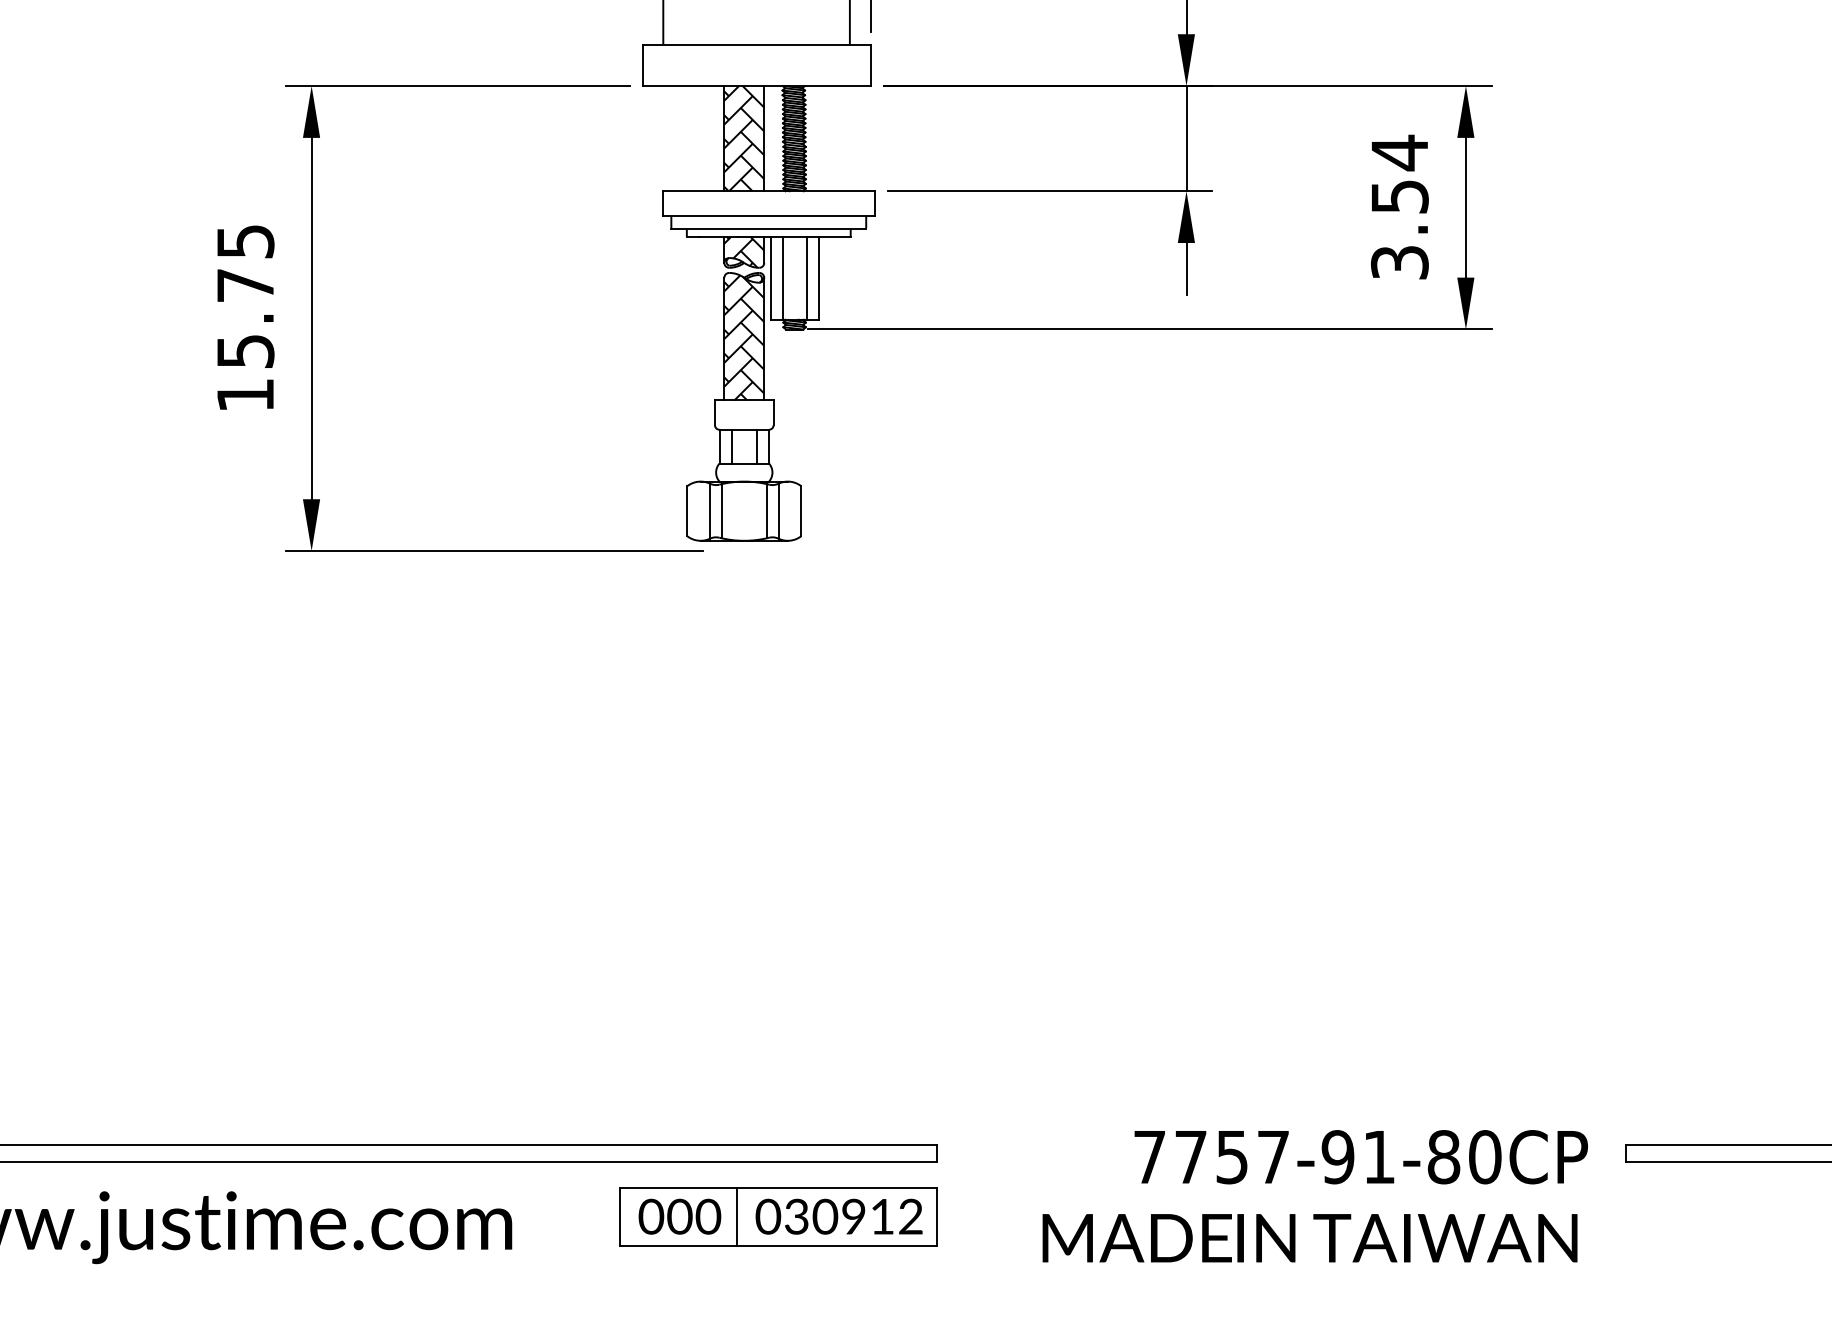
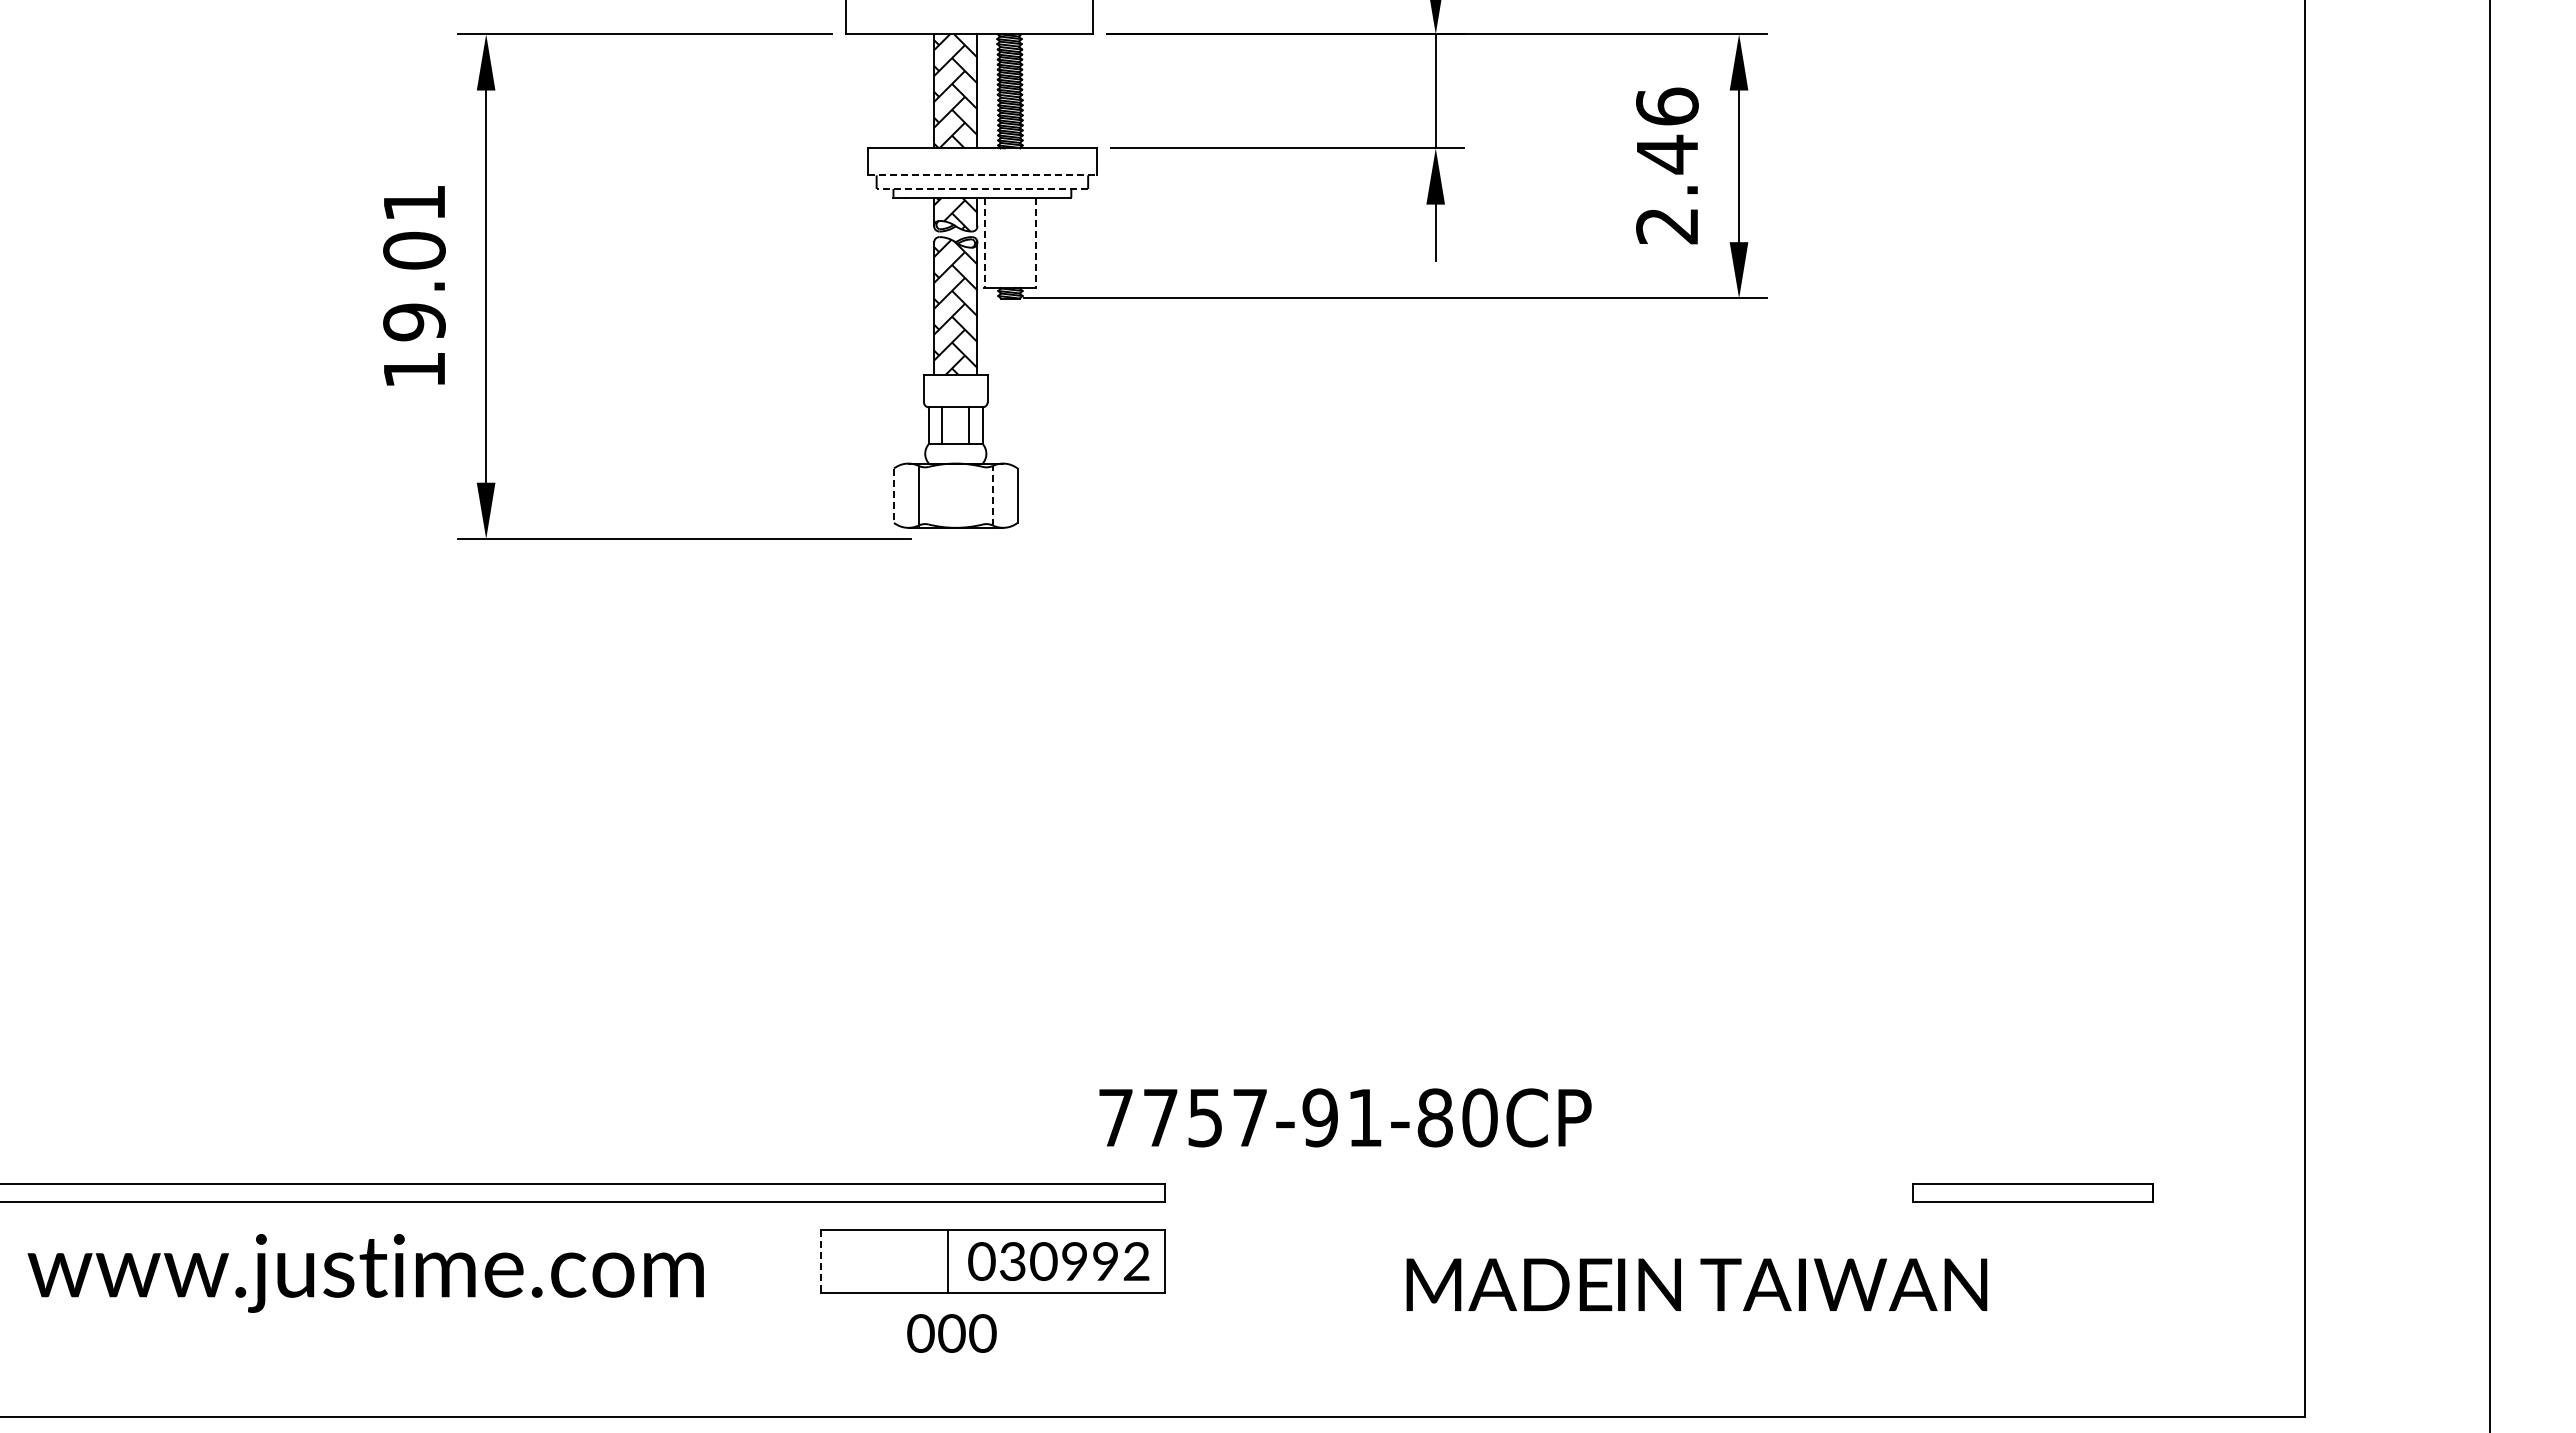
text: (1399, 206) -> (1667, 165), 3.54 -> 2.46
line: (768, 216) -> (982, 175), solid -> dashed
line: (768, 228) -> (982, 188), solid -> dashed
line: (782, 277) -> (997, 242), removed
line: (806, 277) -> (1023, 242), removed
line: (770, 278) -> (984, 243), solid -> dashed
line: (818, 278) -> (1036, 243), solid -> dashed
text: (245, 297) -> (414, 263), 15.75 -> 19.01
line: (687, 511) -> (894, 496), solid -> dashed
line: (721, 511) -> (931, 495), removed
line: (767, 511) -> (980, 495), removed
line: (778, 511) -> (992, 495), solid -> dashed
text: (1361, 1156) -> (1345, 1117), moved
text: (679, 1216) -> (951, 1333), moved
text: (882, 1216) -> (1105, 1261), 030912 -> 030992
line: (619, 1217) -> (820, 1262), solid -> dashed
text: (1309, 1237) -> (1696, 1284), moved

